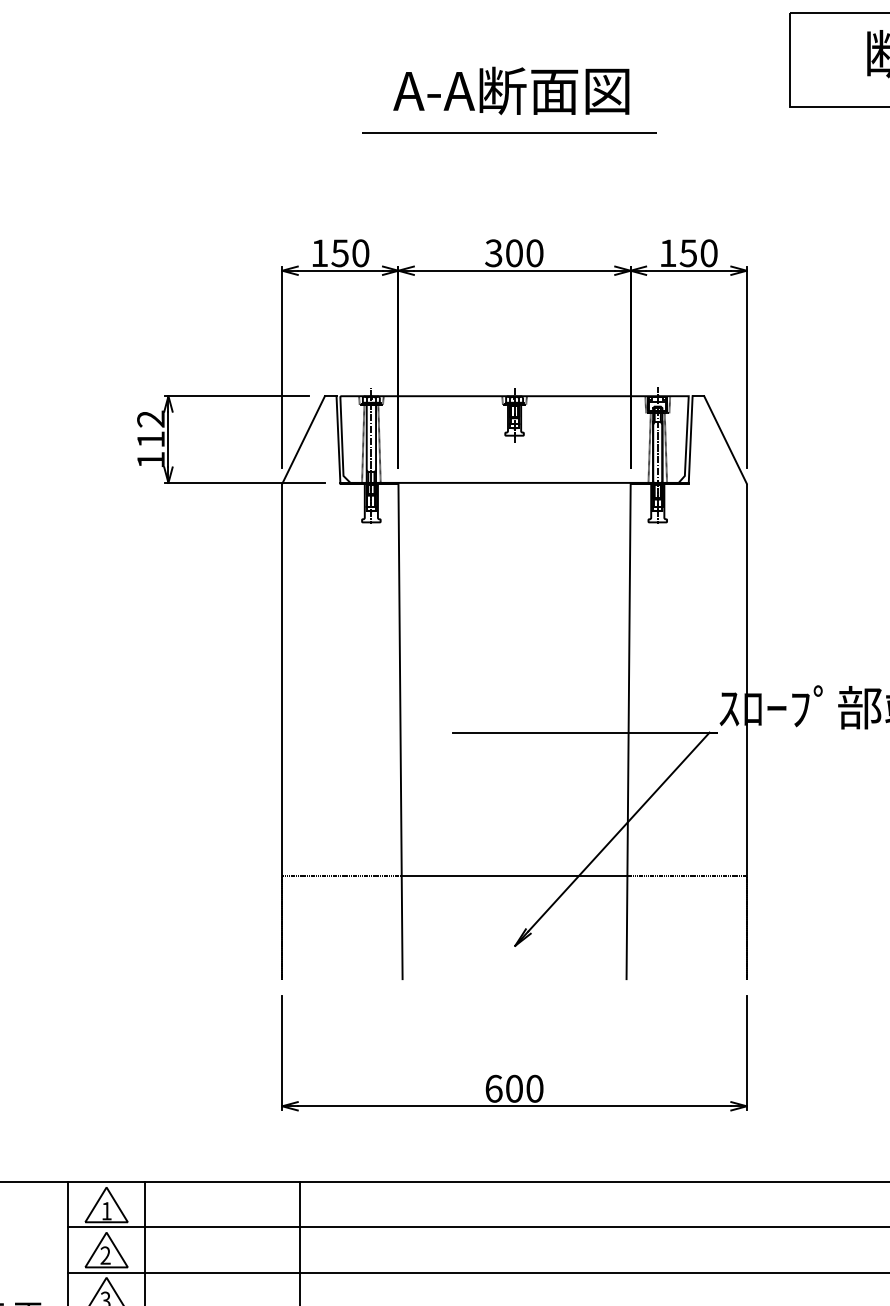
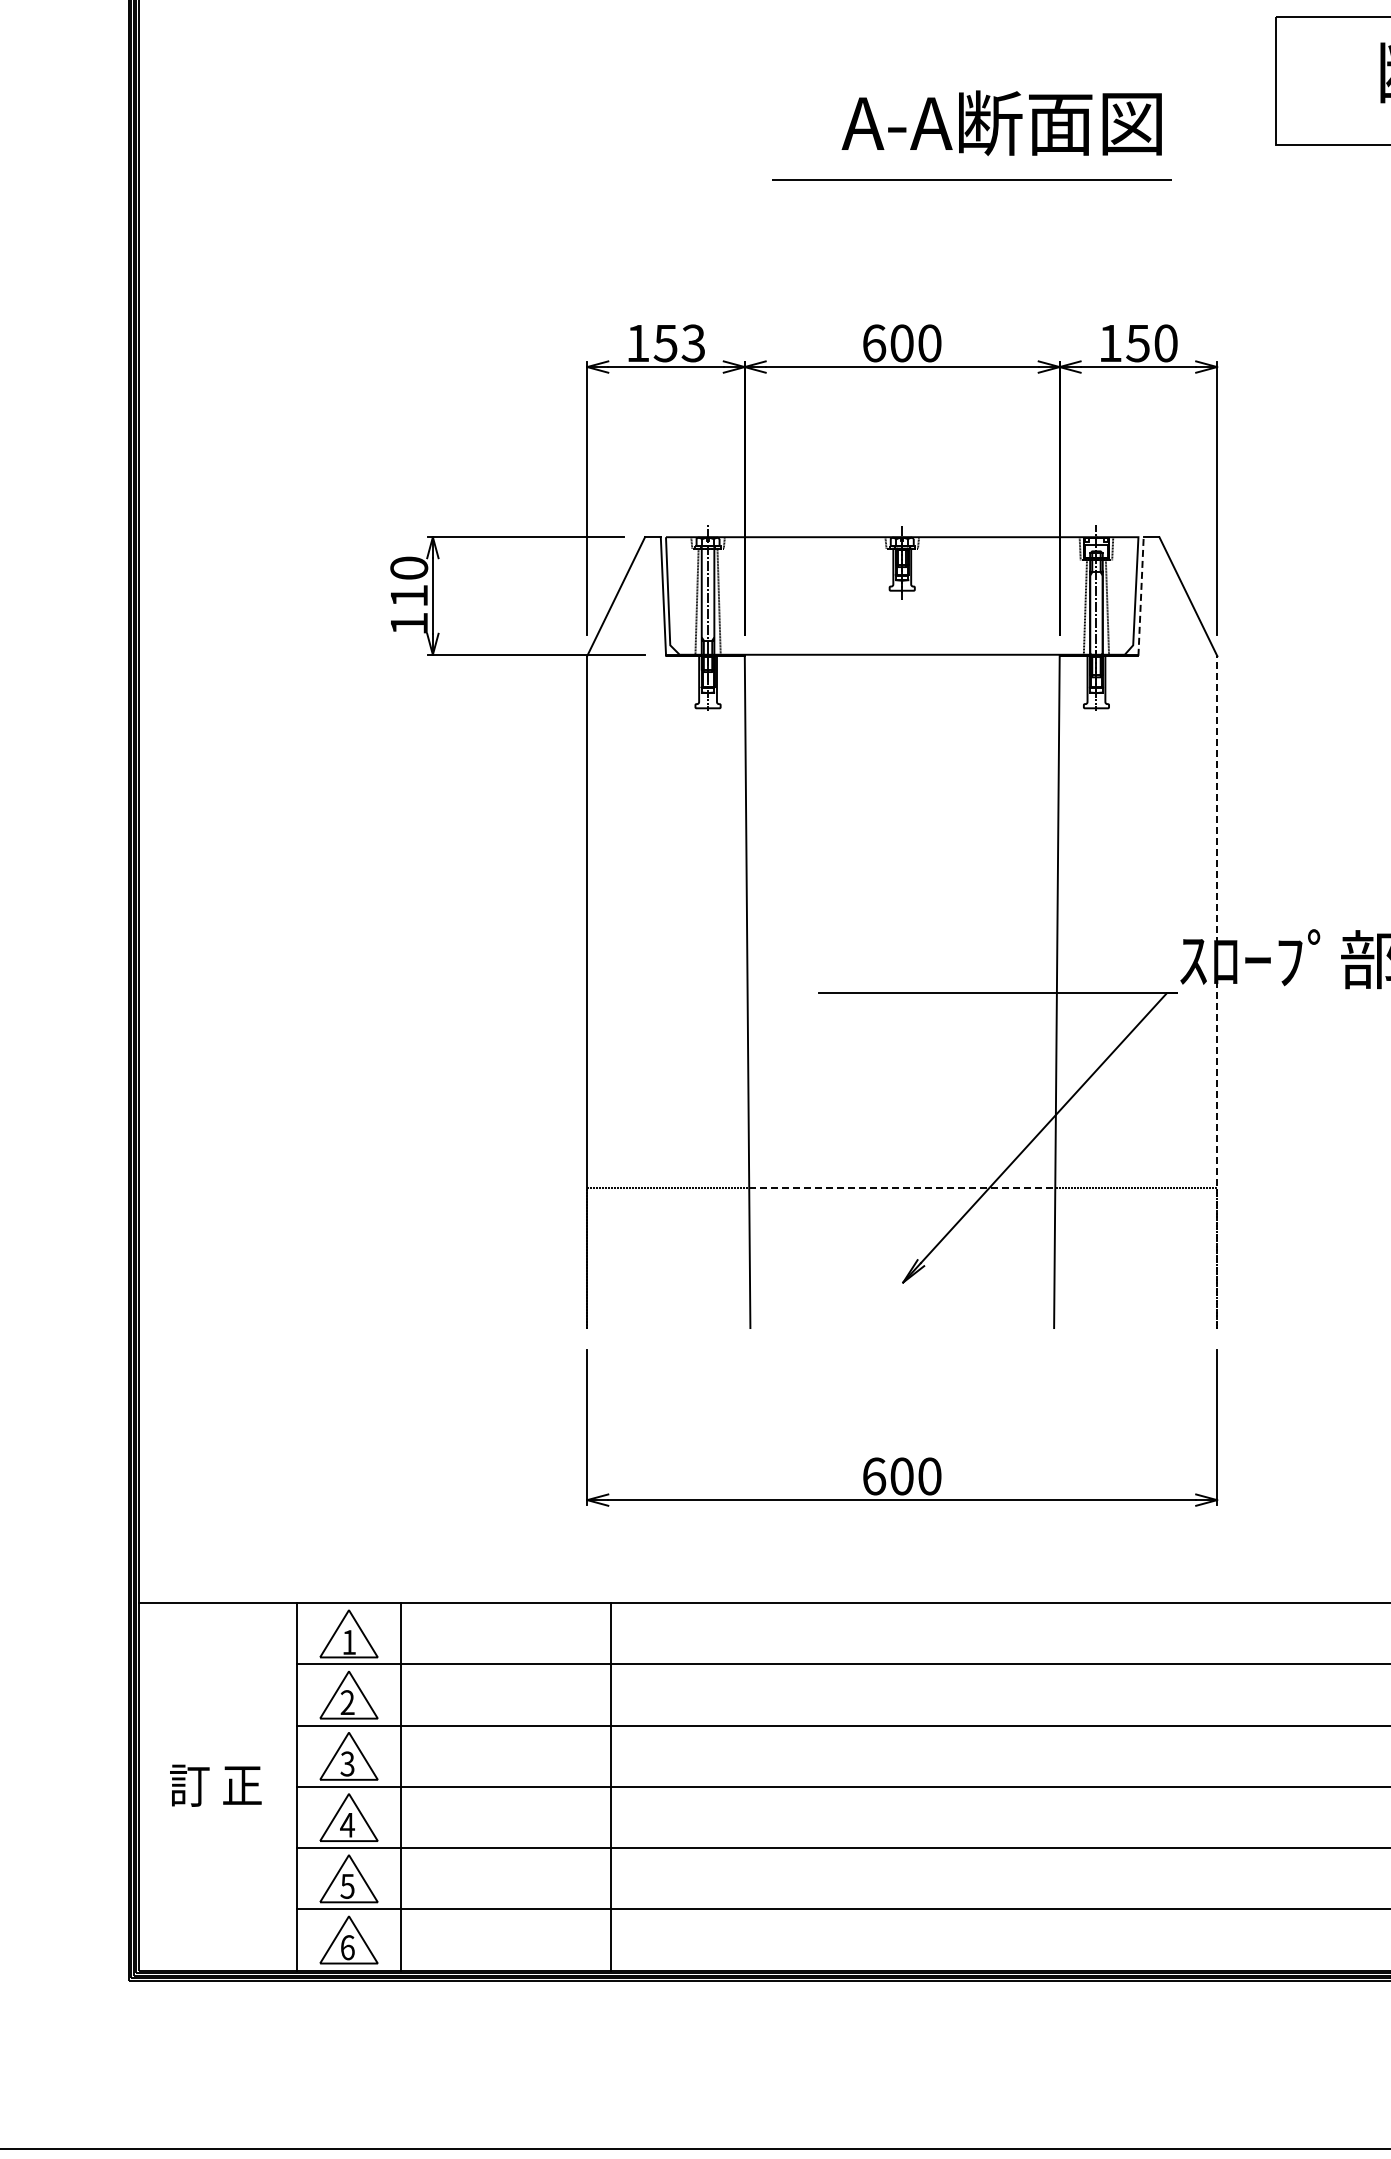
text: (511, 90) -> (1001, 122), moved
line: (508, 132) -> (971, 179), moved
text: (360, 253) -> (693, 343), 150 -> 153
text: (494, 253) -> (874, 343), 300 -> 600
text: (151, 418) -> (409, 567), 112 -> 110
line: (690, 439) -> (1141, 596), solid -> dashed
line: (747, 731) -> (1217, 991), solid -> dashed
line: (515, 876) -> (903, 1188), solid -> dashed

